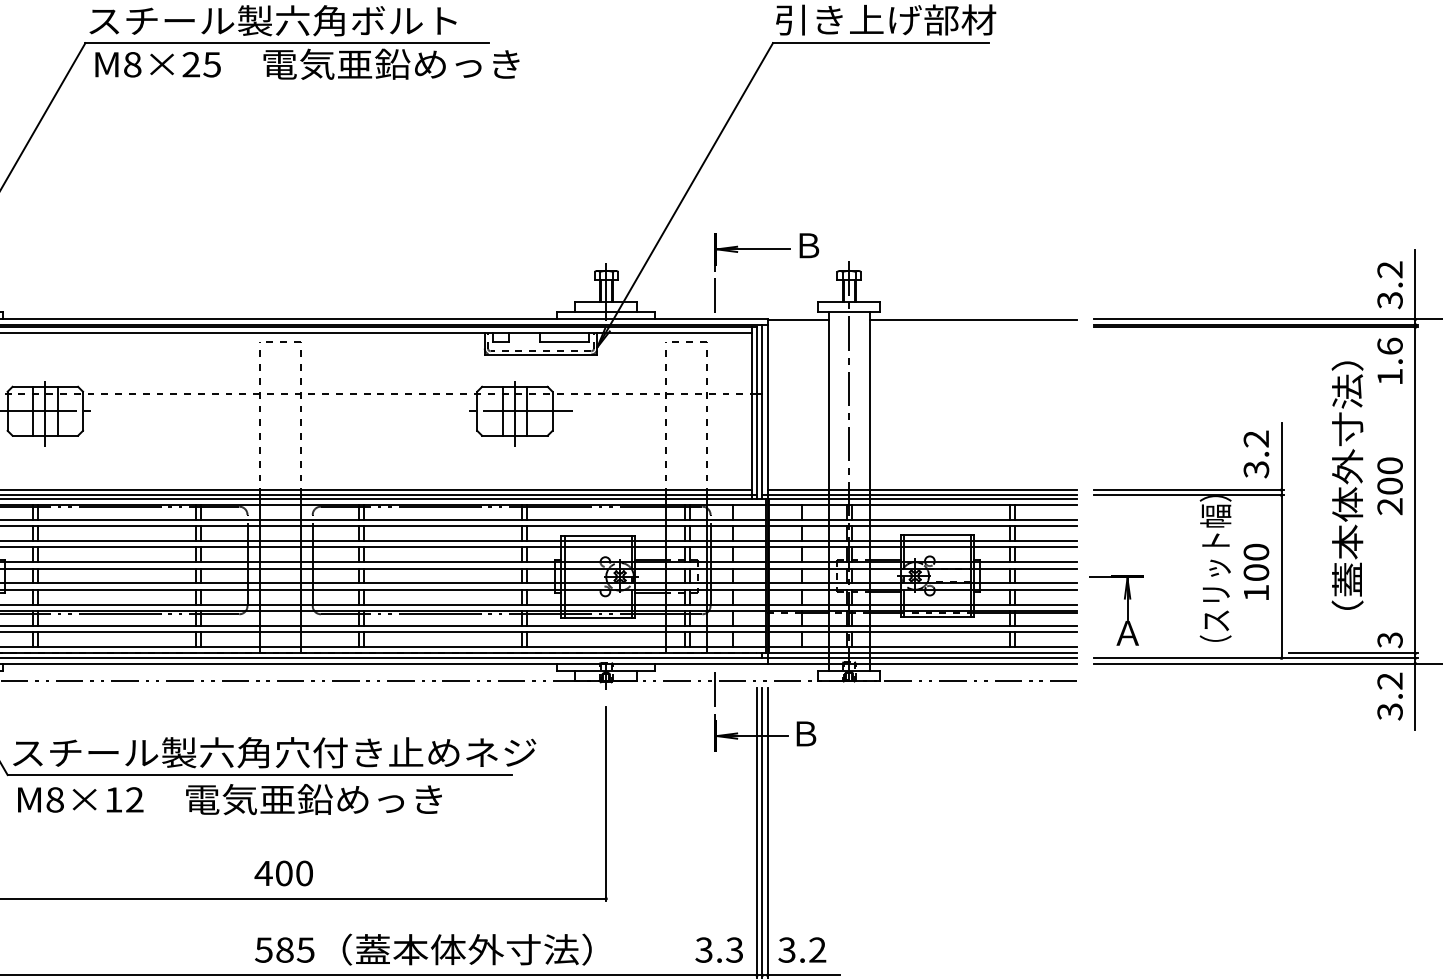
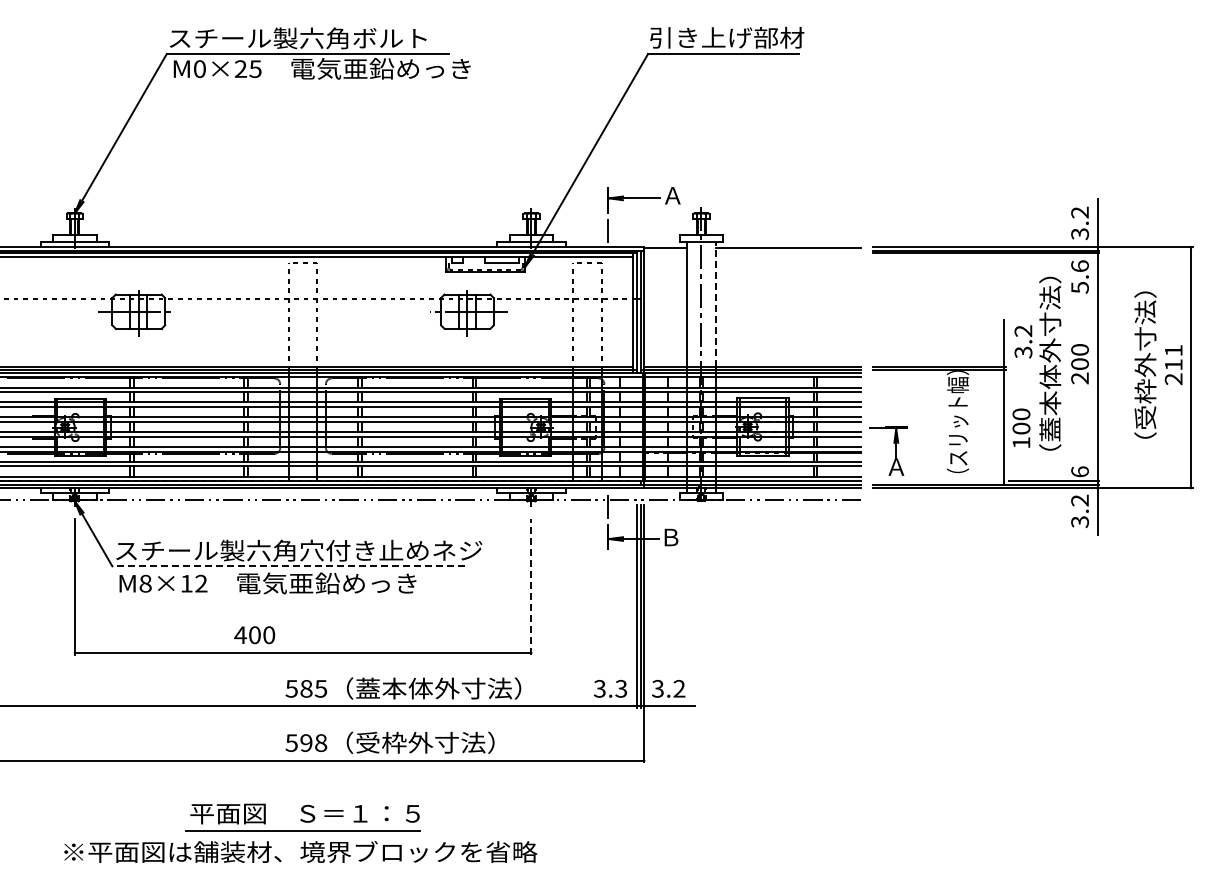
text: (132, 63) -> (199, 68), M8×25 -> M0×25
text: (807, 245) -> (672, 195), Ｂ -> Ａ
text: (1389, 376) -> (1079, 287), 1.6 -> 5.6
line: (869, 400) -> (715, 304), solid -> dashed
text: (1256, 453) -> (1023, 341), moved
text: (1256, 571) -> (1021, 427), moved
text: (1389, 639) -> (1079, 471), 3 -> 6
line: (259, 775) -> (288, 566), solid -> dashed
line: (606, 803) -> (531, 586), solid -> dashed
text: (283, 873) -> (254, 635), moved

